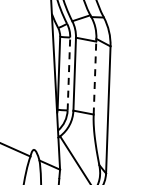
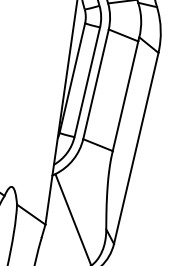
line: (68, 73) -> (86, 81), dashed -> solid
line: (94, 77) -> (125, 95), dashed -> solid

